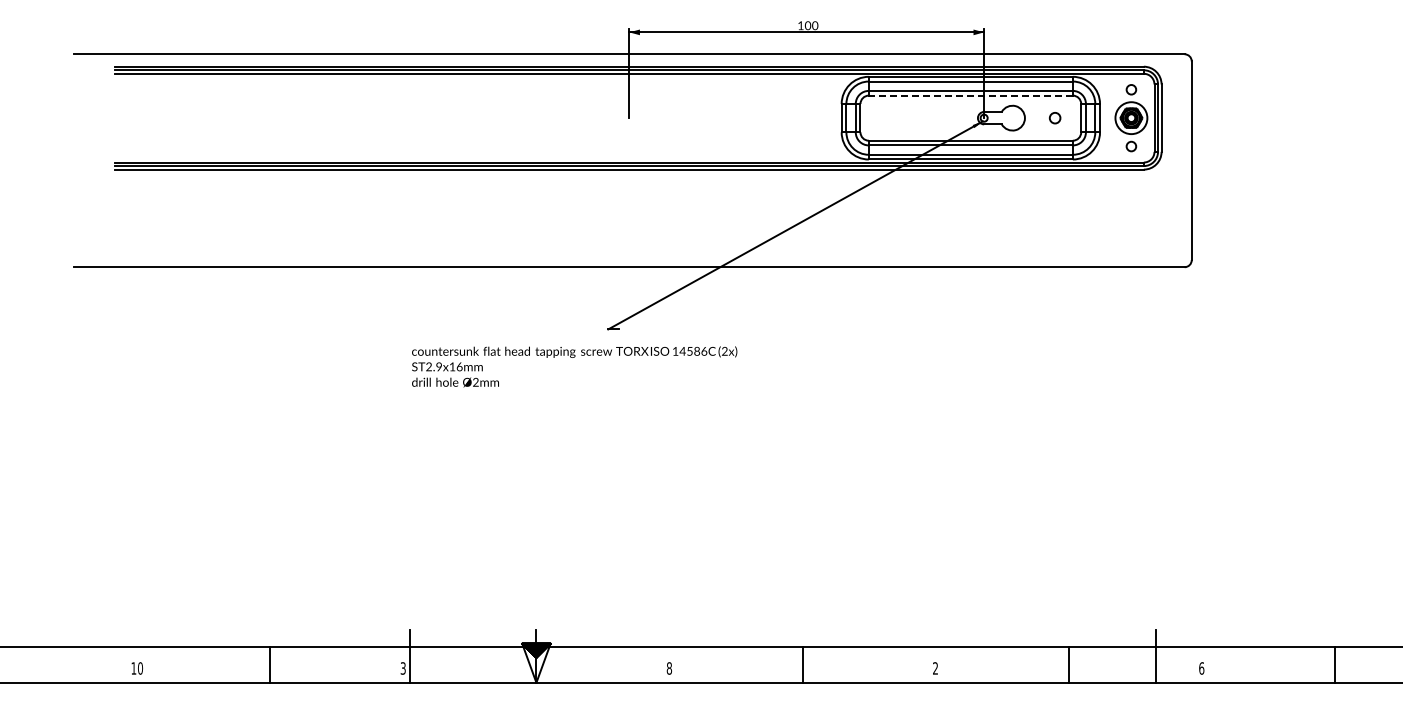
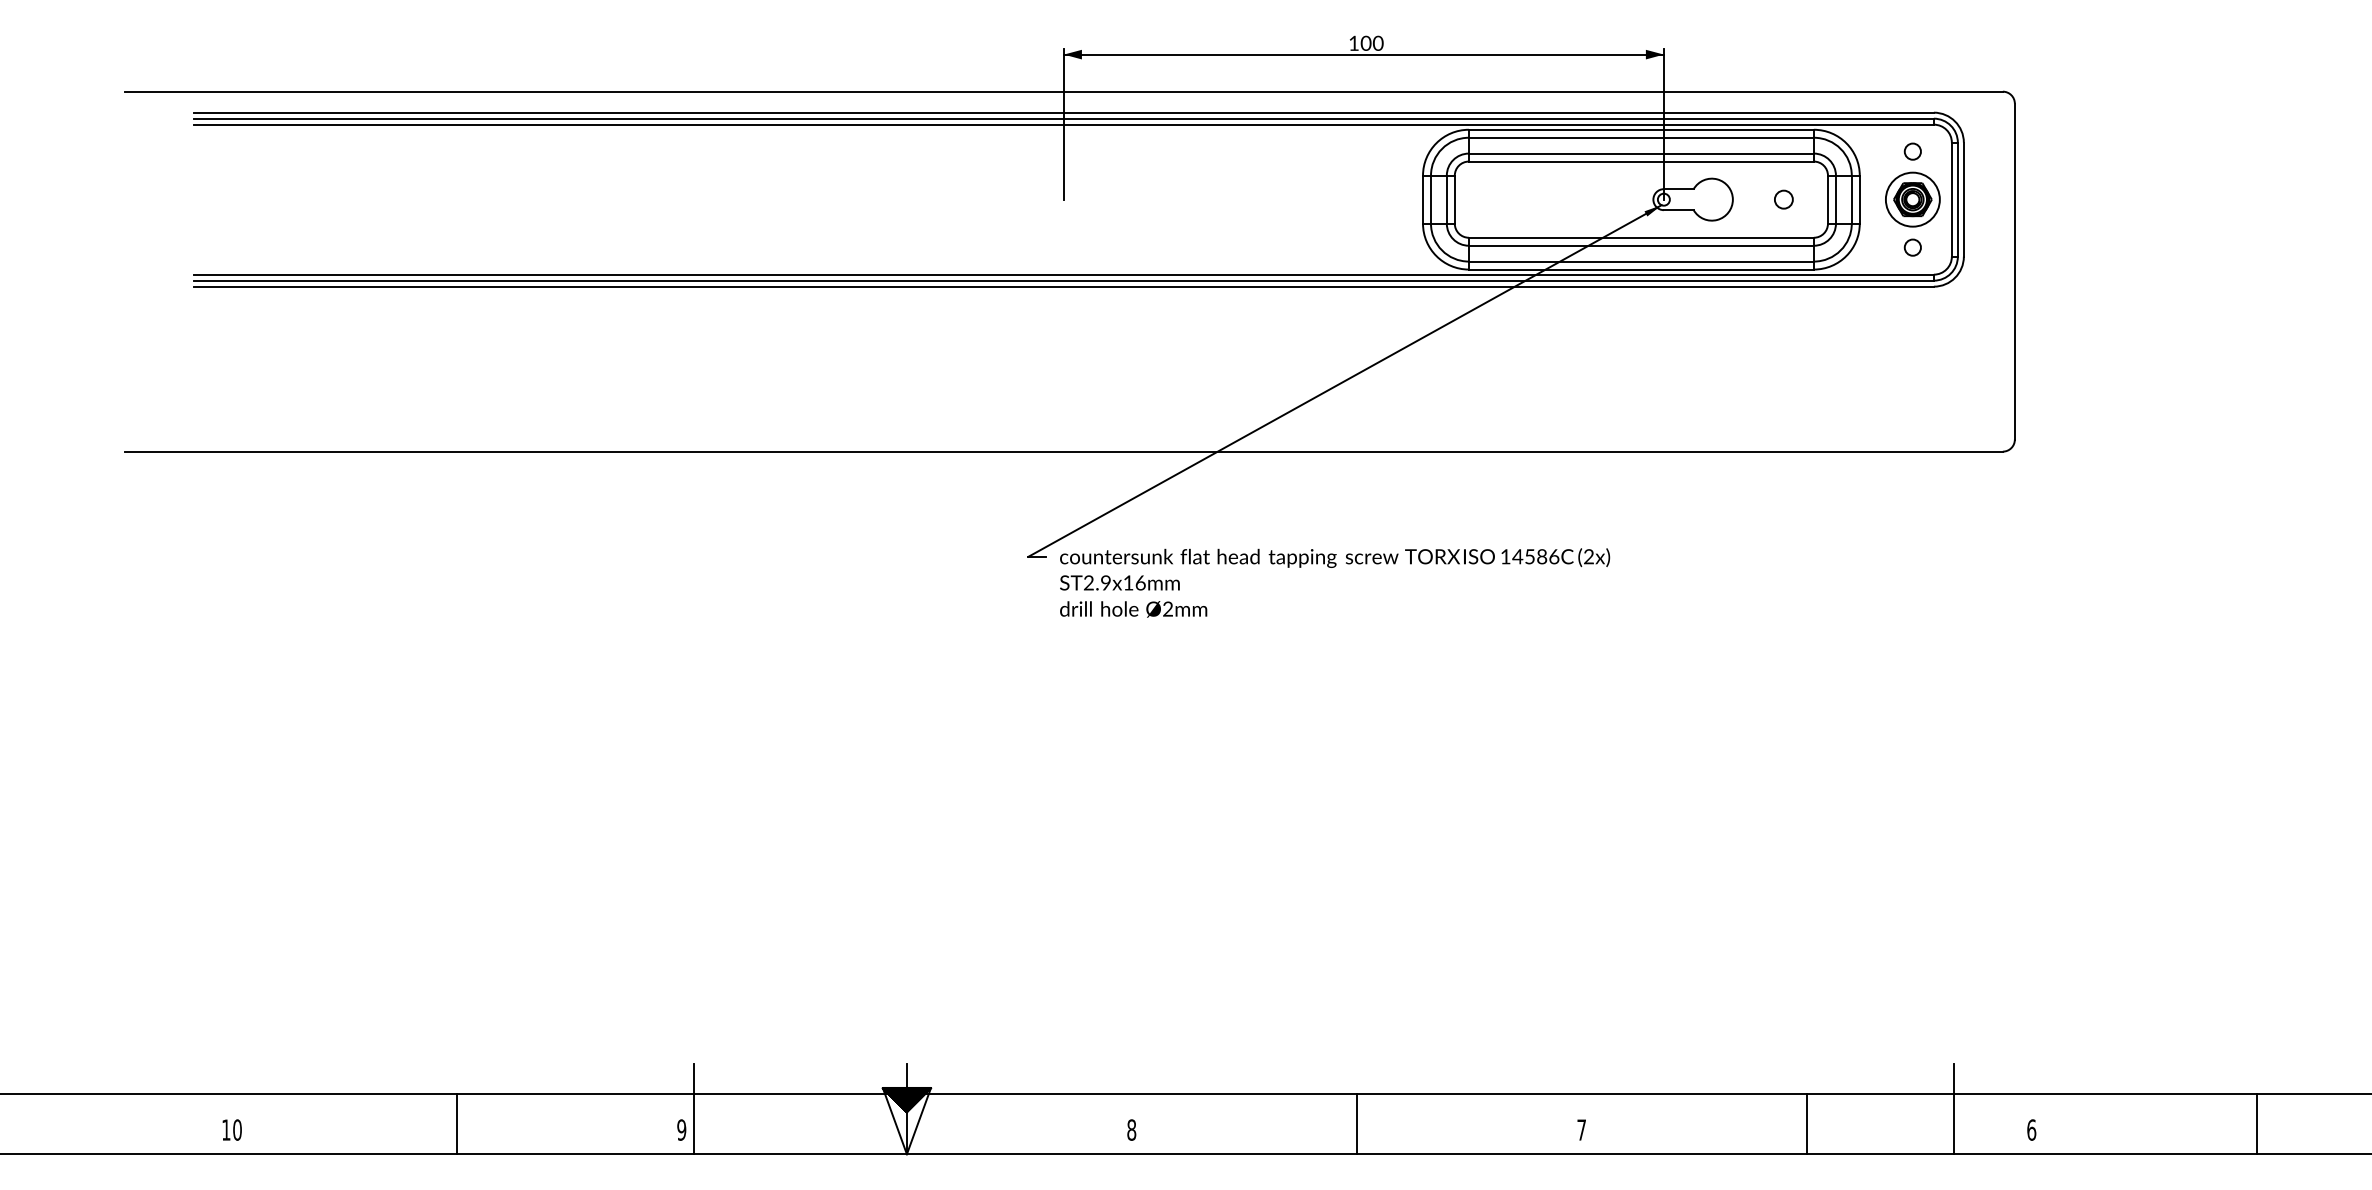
line: (970, 95) -> (1640, 161), dashed -> solid
text: (574, 366) -> (1334, 582), moved
text: (402, 668) -> (680, 1130), 3 -> 9
text: (935, 668) -> (1581, 1130), 2 -> 7

